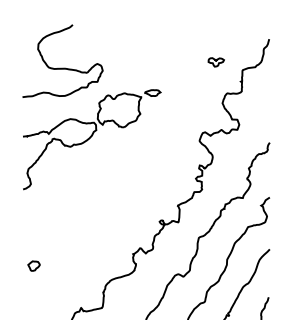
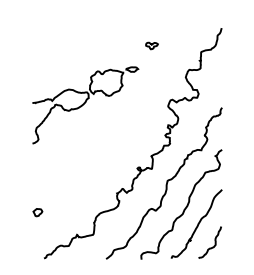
part: (215, 61) -> (151, 45), moved
curve: (63, 68) -> (63, 50), removed
part: (33, 265) -> (37, 212), moved

